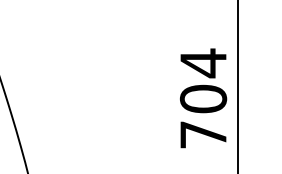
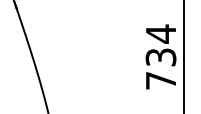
text: (202, 99) -> (160, 57), 704 -> 734

